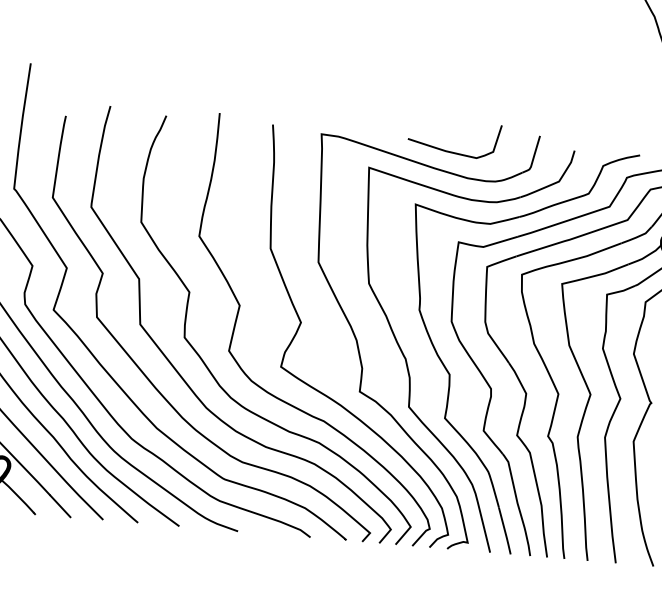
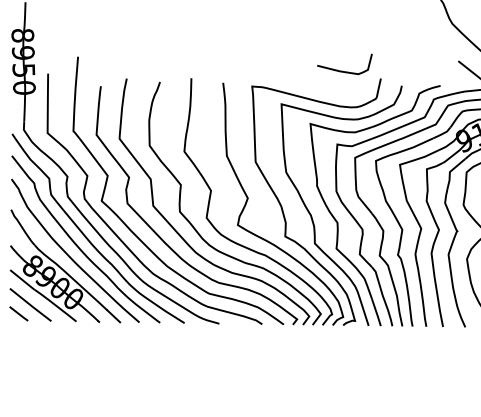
curve: (450, 149) -> (342, 70), moved

